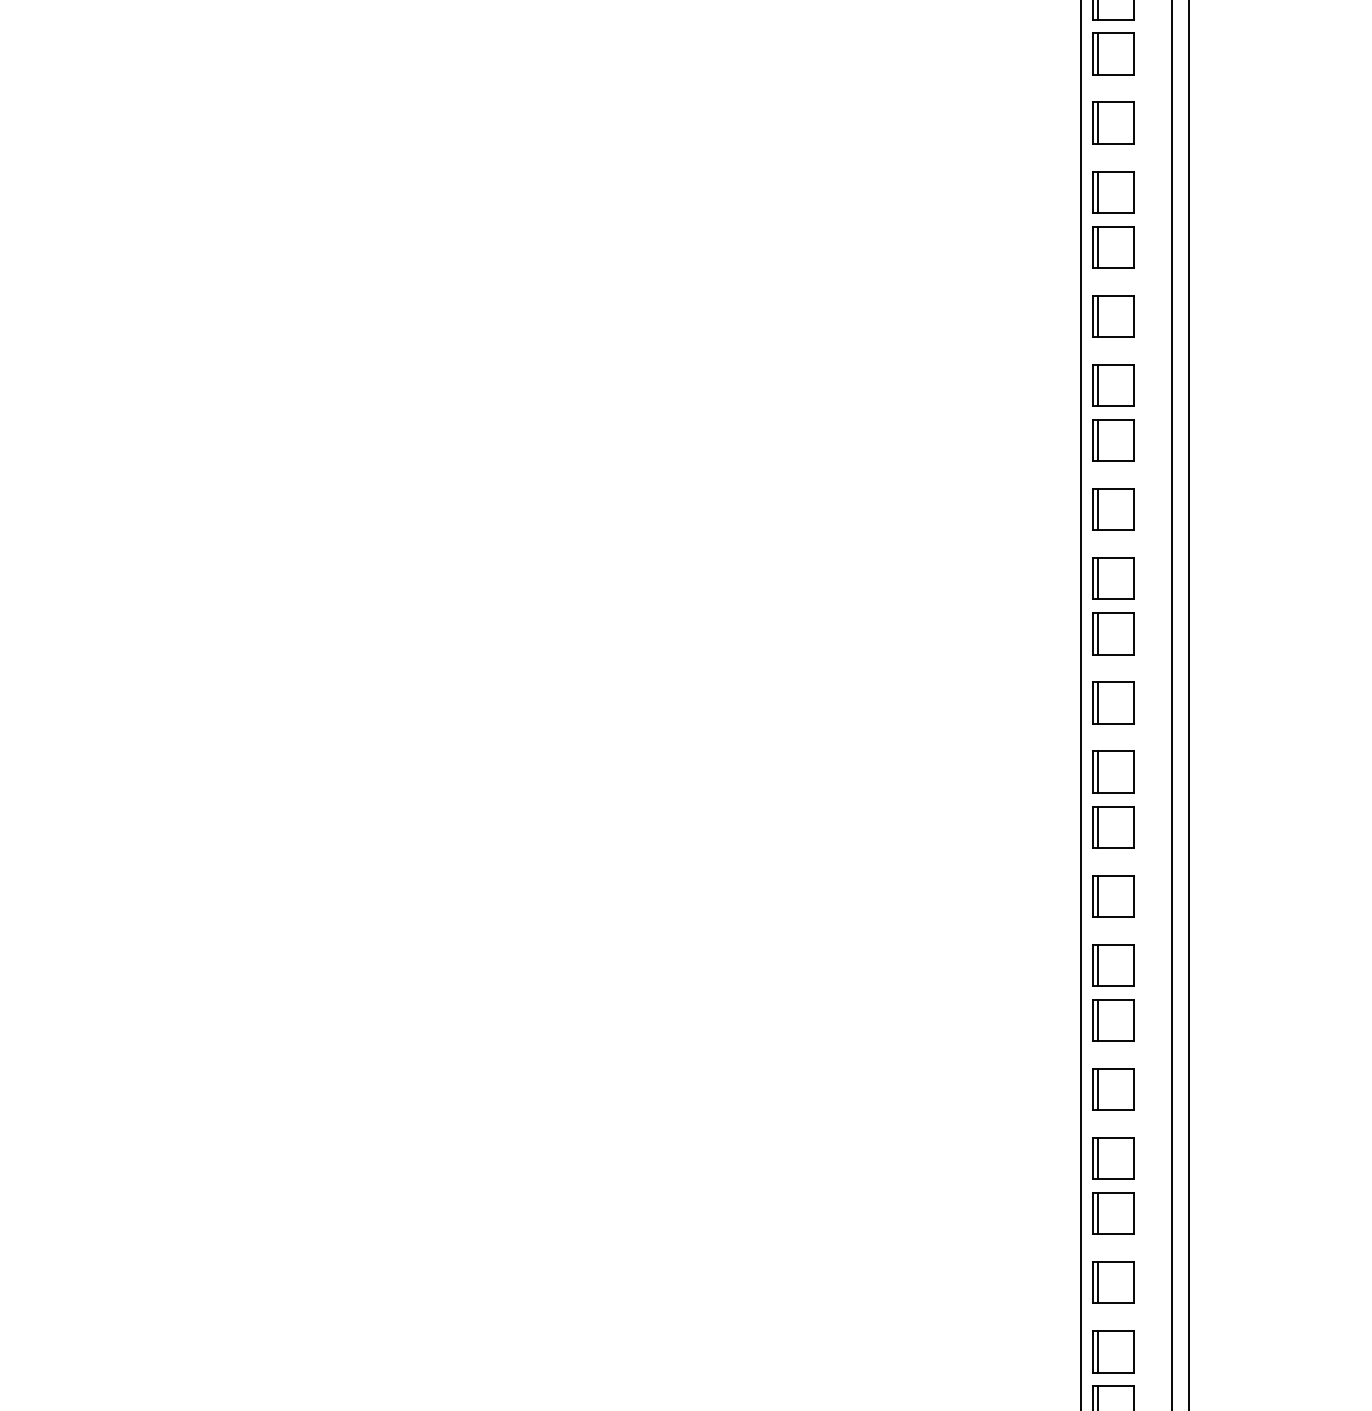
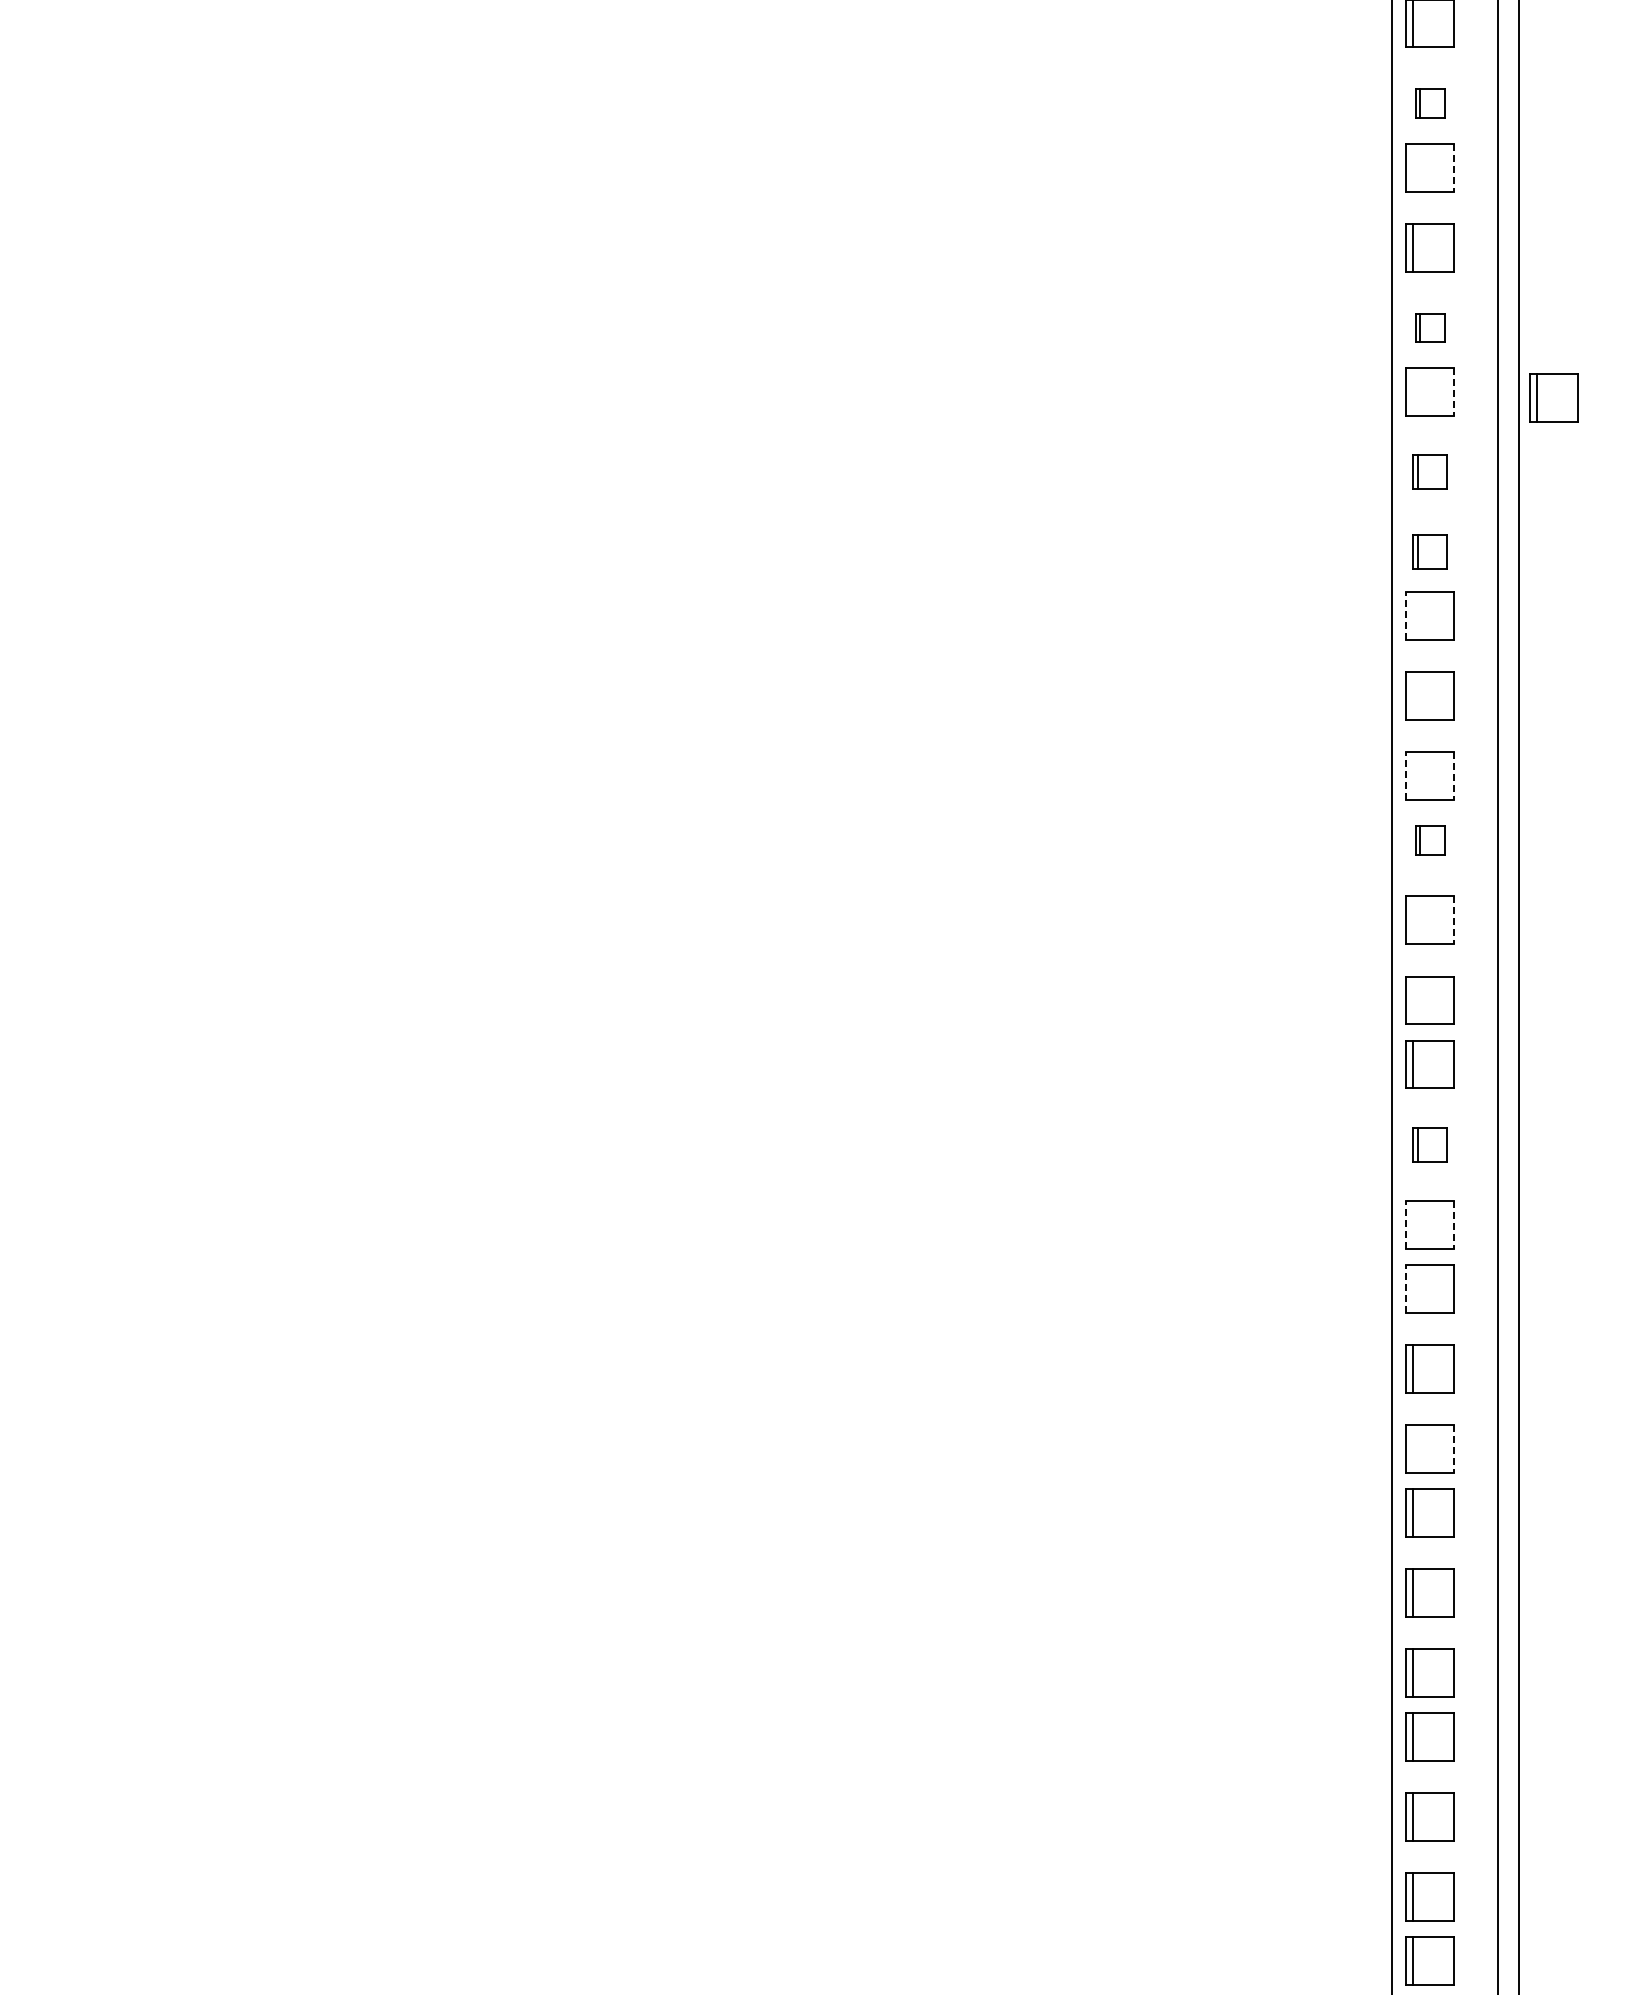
part: (1112, 192) -> (1429, 103), size x0.6
line: (1097, 247) -> (1412, 167), removed
line: (1134, 247) -> (1454, 167), solid -> dashed
part: (1112, 385) -> (1429, 327), size x0.6
line: (1097, 440) -> (1412, 391), removed
line: (1134, 440) -> (1454, 391), solid -> dashed
part: (1219, 445) -> (1553, 397), added
part: (1112, 509) -> (1429, 471), size x0.7
part: (1112, 578) -> (1429, 551), size x0.7
line: (1092, 634) -> (1406, 616), solid -> dashed
line: (1097, 634) -> (1412, 616), removed
line: (1097, 703) -> (1412, 696), removed
line: (1092, 772) -> (1406, 776), solid -> dashed
line: (1097, 772) -> (1412, 776), removed
line: (1134, 772) -> (1454, 776), solid -> dashed
part: (1112, 826) -> (1429, 839), size x0.6
line: (1097, 896) -> (1412, 920), removed
line: (1134, 896) -> (1454, 920), solid -> dashed
line: (1097, 965) -> (1412, 1000), removed
part: (1112, 1089) -> (1429, 1144), size x0.7
line: (1092, 1158) -> (1406, 1224), solid -> dashed
line: (1097, 1158) -> (1412, 1224), removed
line: (1134, 1158) -> (1454, 1224), solid -> dashed
line: (1092, 1213) -> (1406, 1288), solid -> dashed
line: (1097, 1213) -> (1412, 1288), removed
line: (1097, 1351) -> (1412, 1448), removed
line: (1134, 1351) -> (1454, 1448), solid -> dashed

